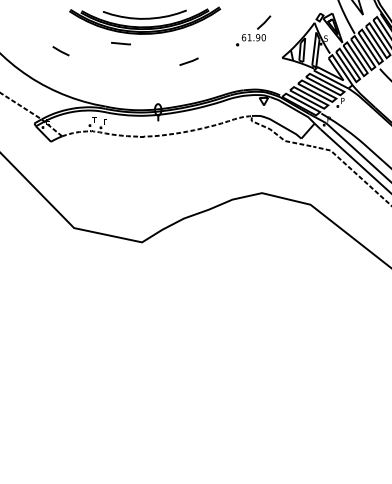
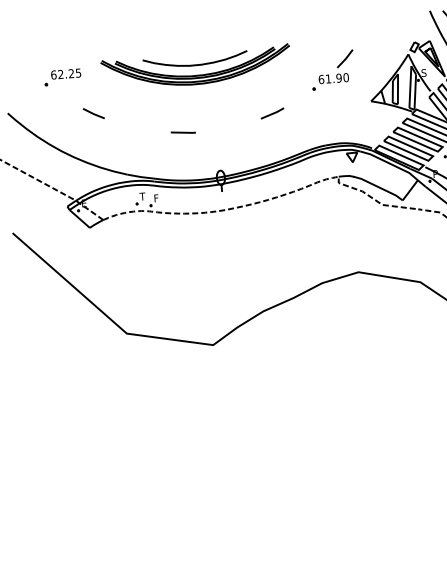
part: (38, 20) -> (62, 77), added
line: (120, 43) -> (182, 132), moved
line: (188, 61) -> (271, 113), moved

